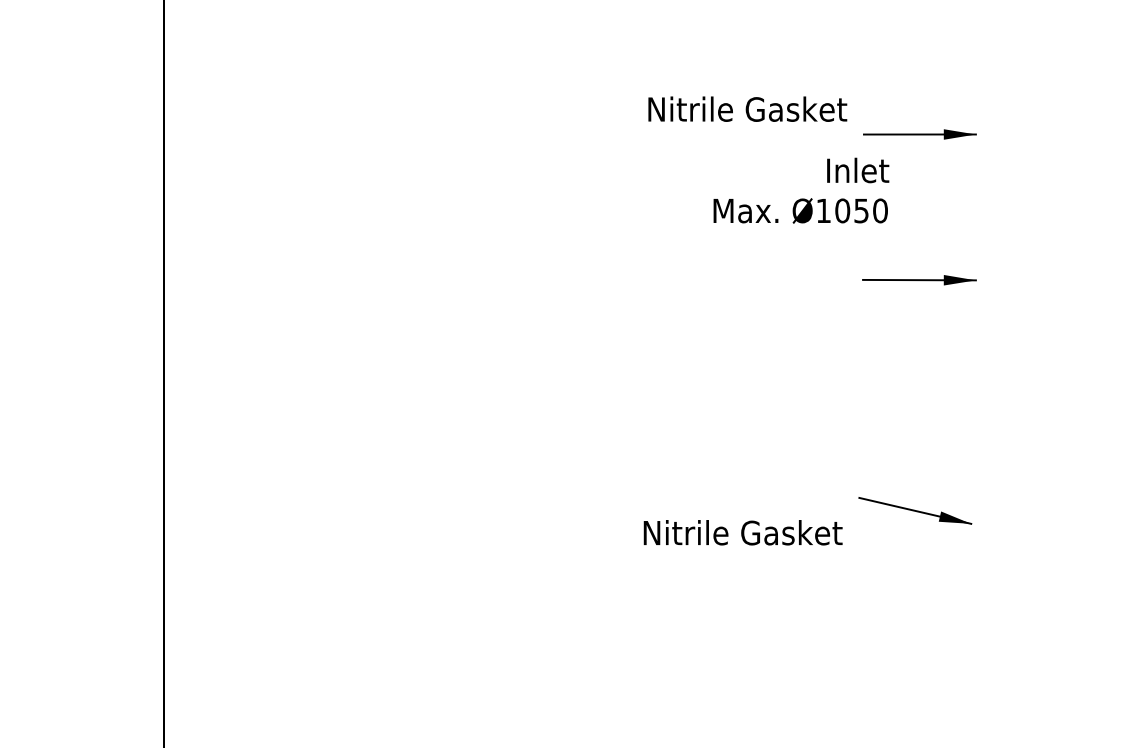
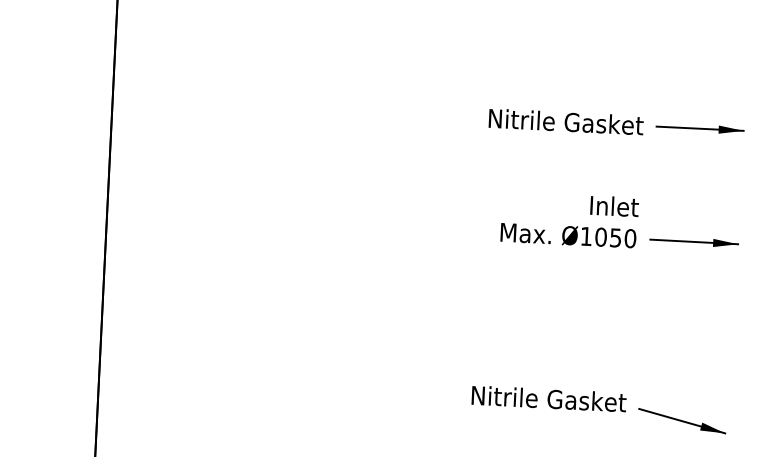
text: (747, 108) -> (566, 121), moved
text: (801, 190) -> (569, 219), moved
text: (742, 532) -> (548, 398), moved

